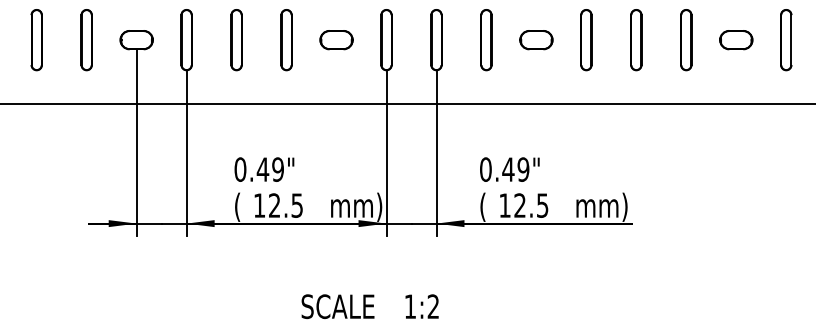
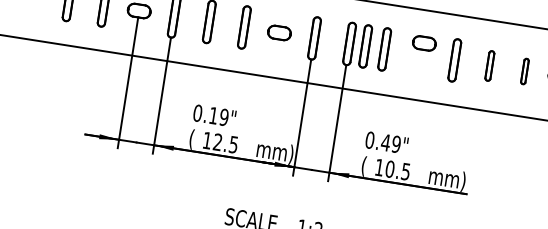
part: (459, 40) -> (365, 46), added
part: (536, 40) -> (424, 43), moved
part: (636, 40) -> (489, 66), size x0.7
part: (686, 40) -> (524, 71), size x0.6
text: (262, 169) -> (213, 115), 0.49" -> 0.19"
text: (520, 205) -> (390, 169), 12.5 -> 10.5

